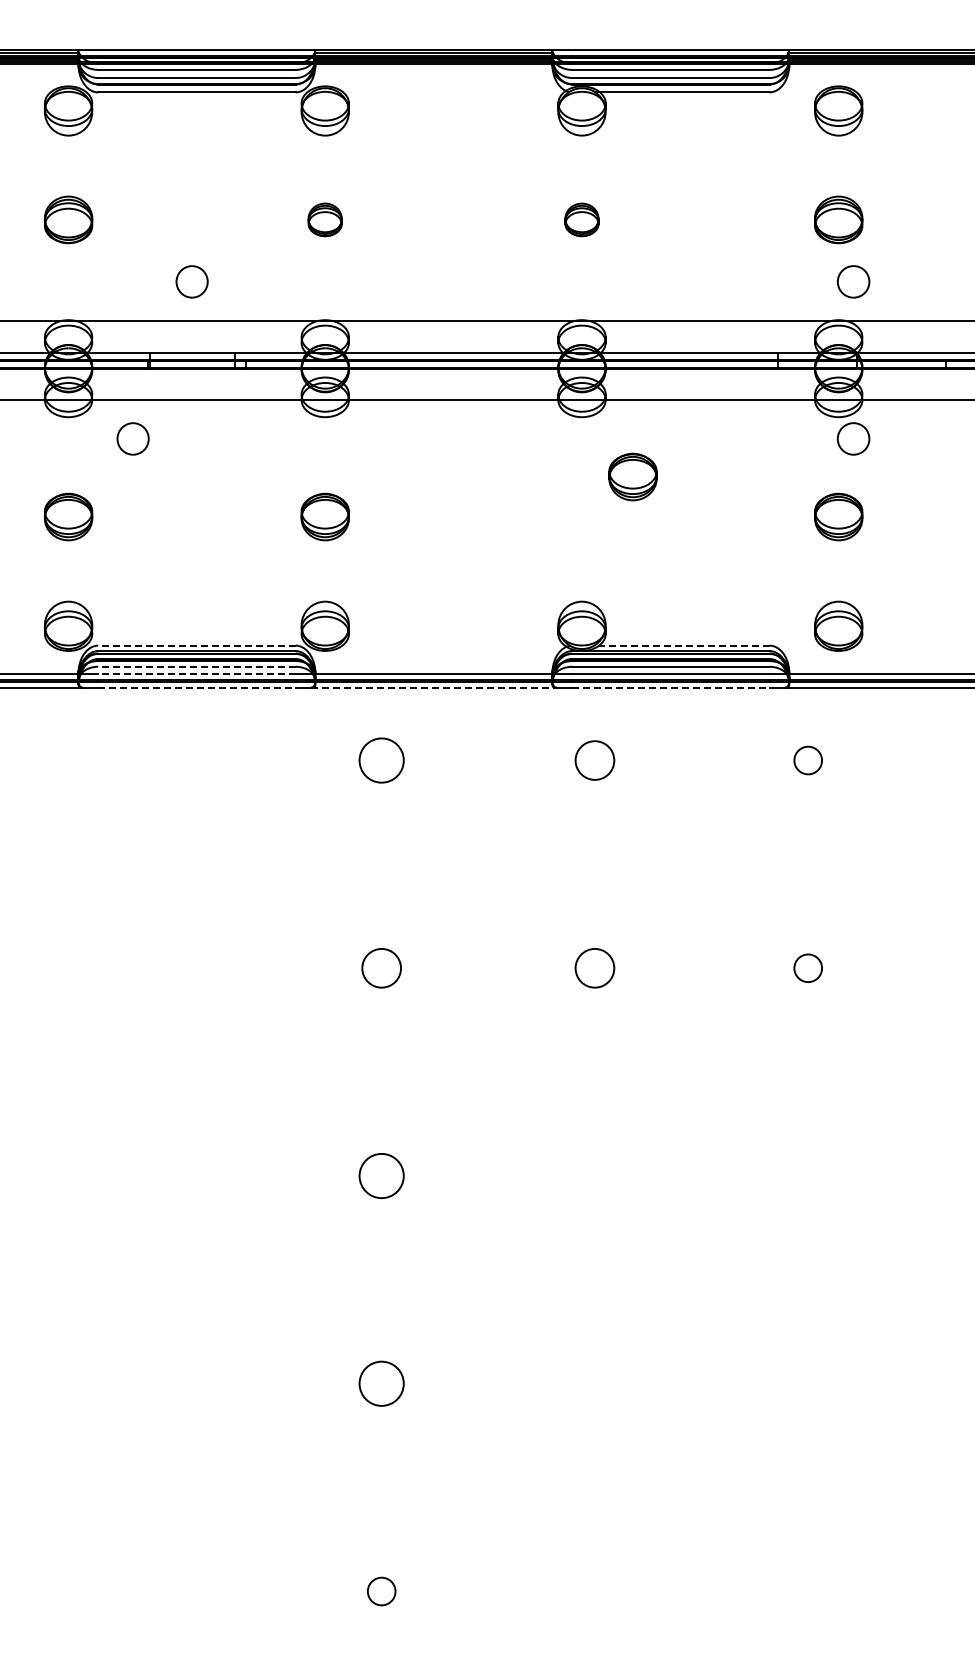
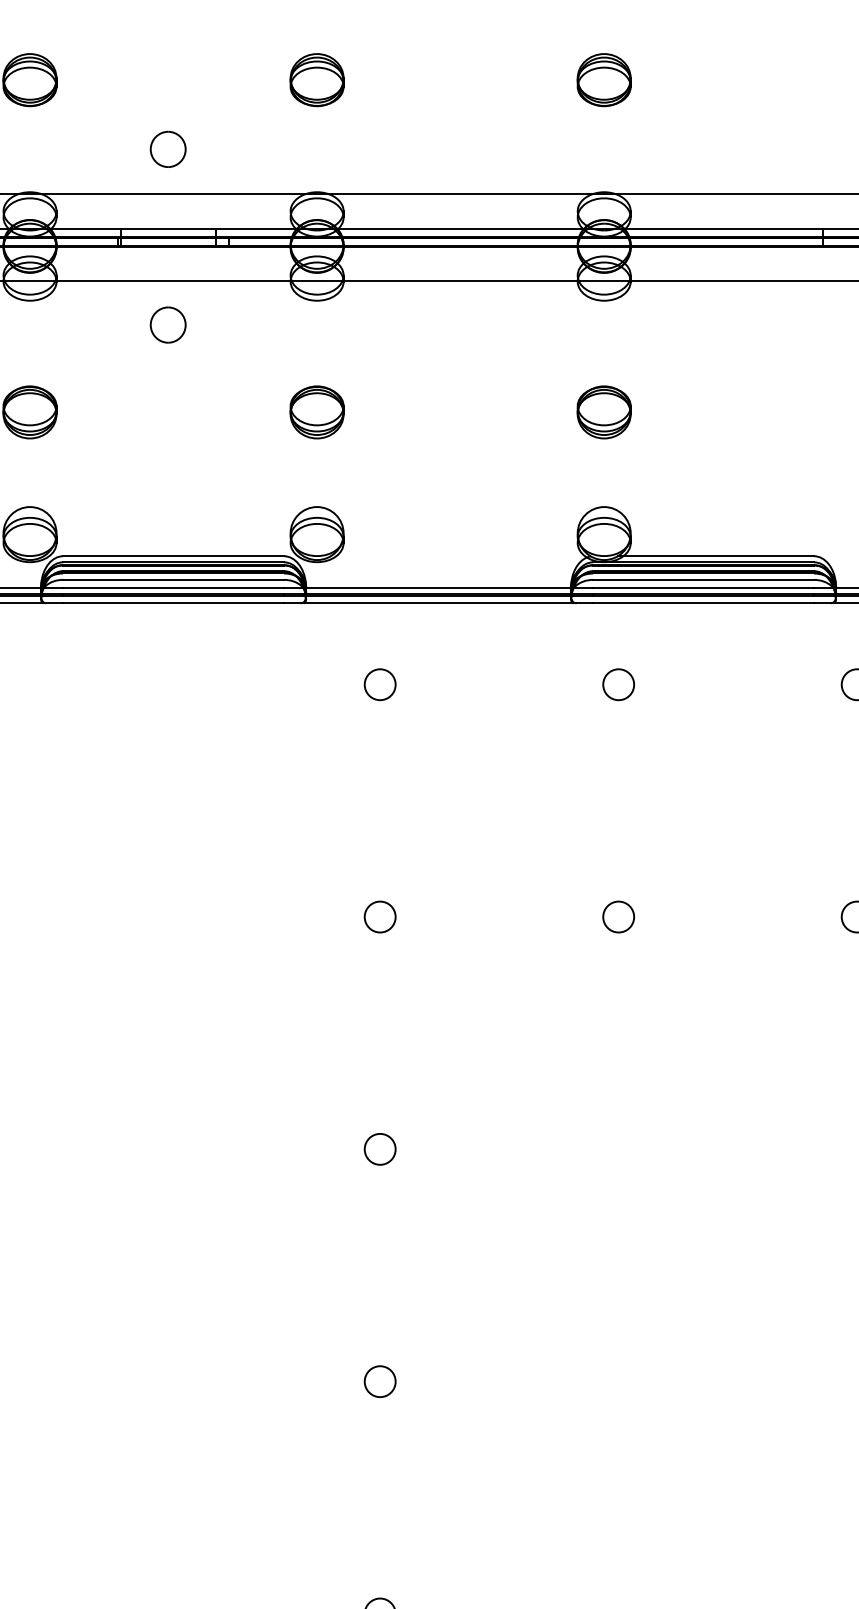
part: (324, 219) -> (316, 79), size x1.43
part: (581, 219) -> (603, 79), size x1.43
part: (132, 438) -> (167, 324), moved
part: (632, 476) -> (603, 411), moved
line: (196, 645) -> (173, 556), dashed -> solid
line: (681, 645) -> (715, 556), dashed -> solid
line: (196, 666) -> (173, 579), dashed -> solid
line: (196, 673) -> (173, 587), dashed -> solid
line: (196, 687) -> (173, 603), dashed -> solid
line: (434, 687) -> (439, 603), dashed -> solid
line: (670, 687) -> (703, 603), dashed -> solid
circle: (381, 760) -> (379, 684), size x0.62
circle: (594, 760) -> (618, 684), size x0.71
circle: (381, 968) -> (379, 917), size x0.71
circle: (594, 968) -> (618, 917), size x0.71
circle: (381, 1175) -> (379, 1148), size x0.62
circle: (381, 1383) -> (379, 1381), size x0.62

